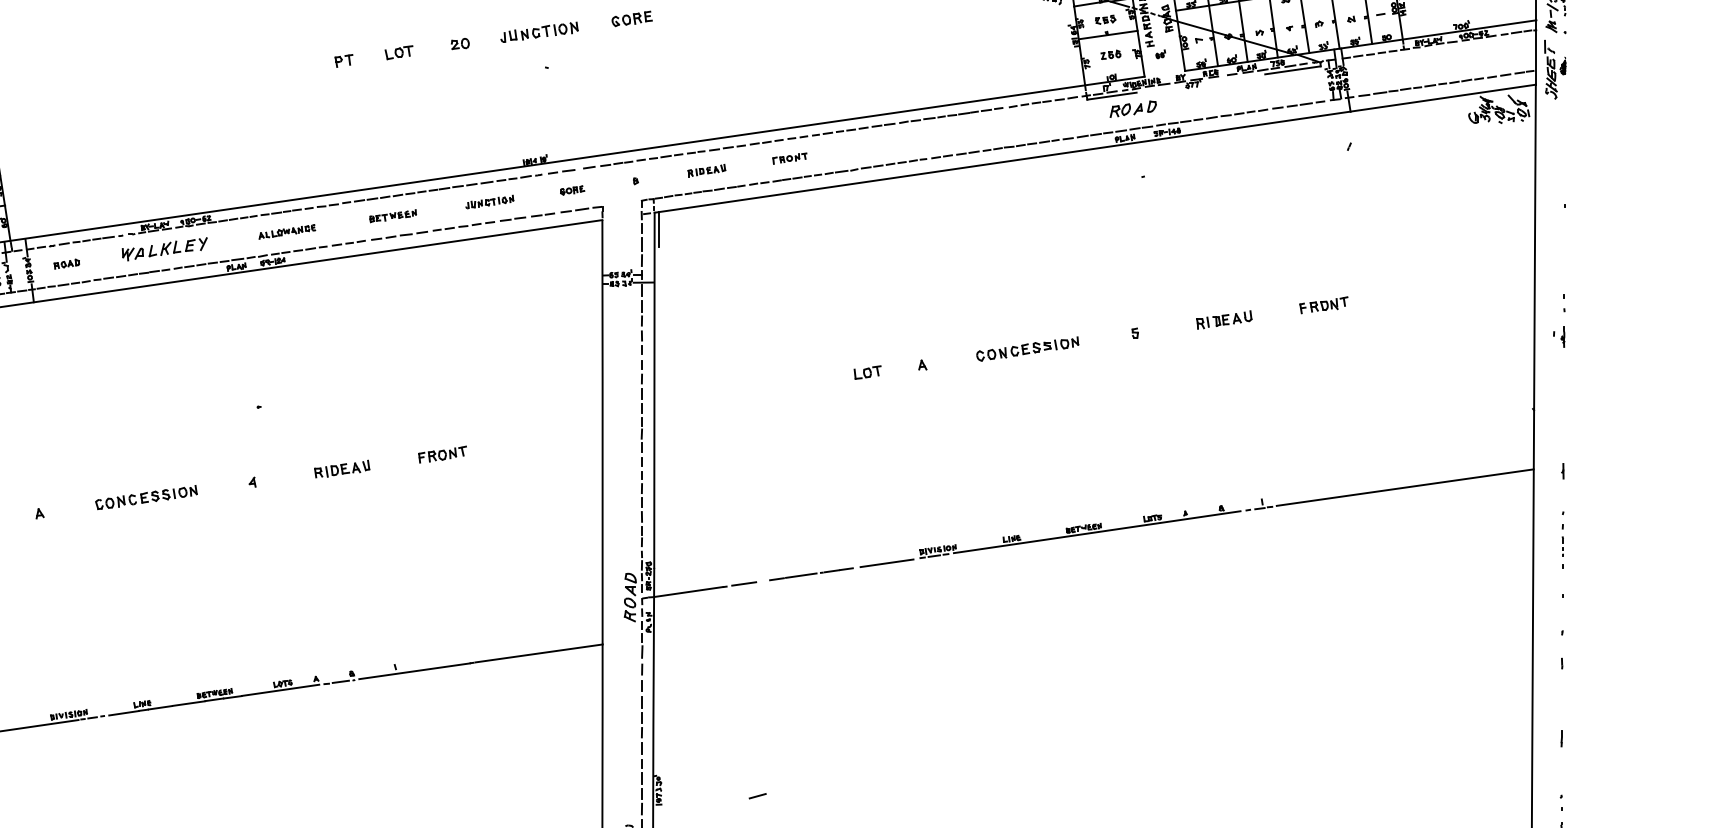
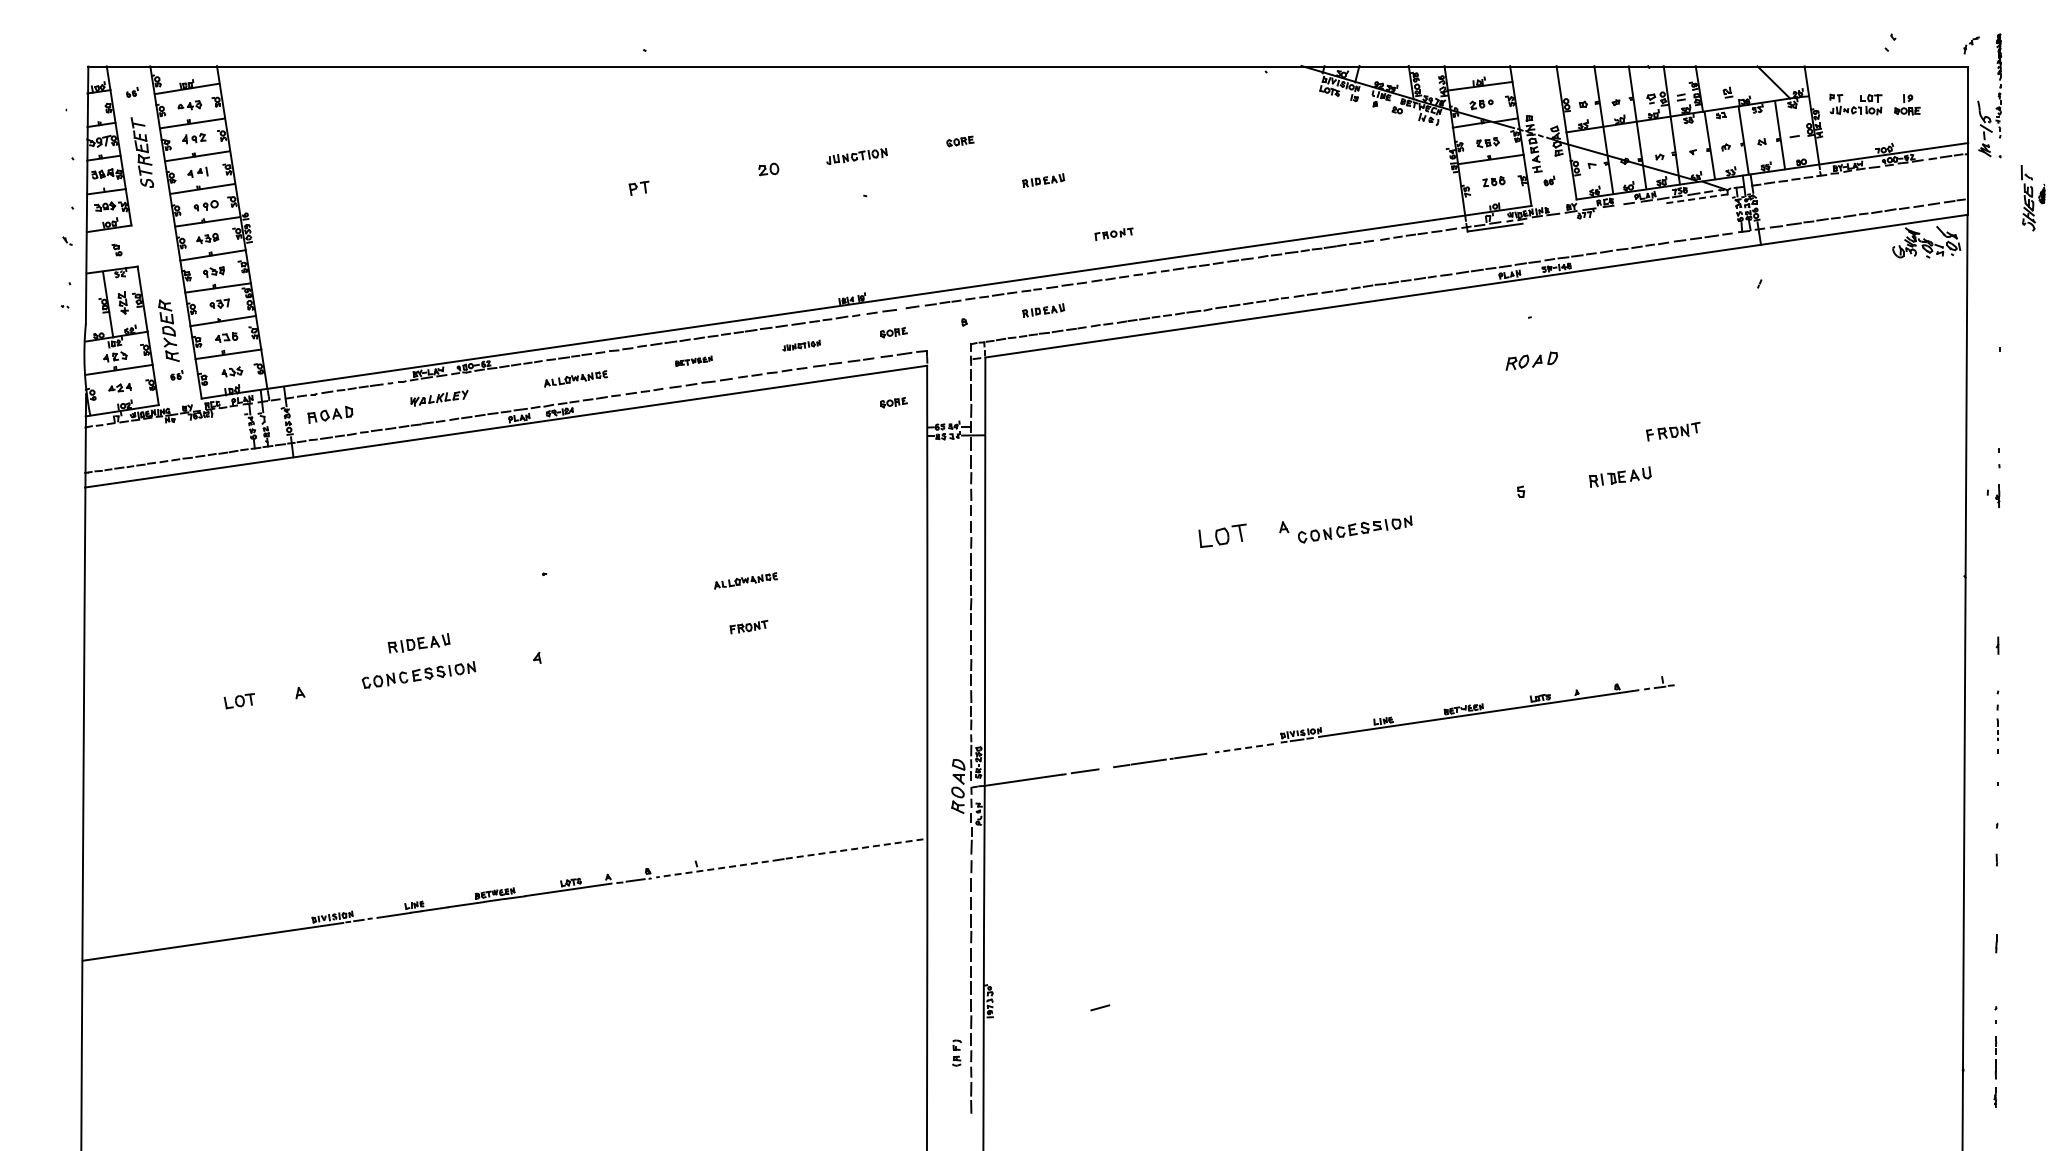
part: (632, 18) -> (960, 141), size x0.6
part: (539, 32) -> (856, 156), size x0.7
part: (399, 53) -> (700, 179), removed
part: (706, 53) -> (1043, 180), added
line: (1292, 70) -> (1696, 198), solid -> dashed
part: (1554, 70) -> (2032, 198), moved
part: (1132, 108) -> (1531, 360), moved
part: (789, 157) -> (1113, 233), moved
part: (489, 201) -> (801, 345), size x0.7
part: (392, 215) -> (693, 360), size x0.7
line: (658, 229) -> (989, 376), removed
part: (164, 249) -> (439, 398), size x0.6
part: (572, 253) -> (893, 402), added
part: (66, 263) -> (329, 414), size x1.6
part: (1324, 305) -> (1673, 431), moved
part: (1027, 349) -> (1355, 529), moved
part: (867, 372) -> (1222, 535), size x1.6
part: (440, 412) -> (746, 580), added
part: (442, 454) -> (748, 626), size x0.7
part: (341, 469) -> (418, 643), moved
line: (1404, 487) -> (1821, 663), removed
line: (887, 563) -> (1244, 748), solid -> dashed
line: (539, 653) -> (856, 848), solid -> dashed
line: (414, 671) -> (717, 868), solid -> dashed

